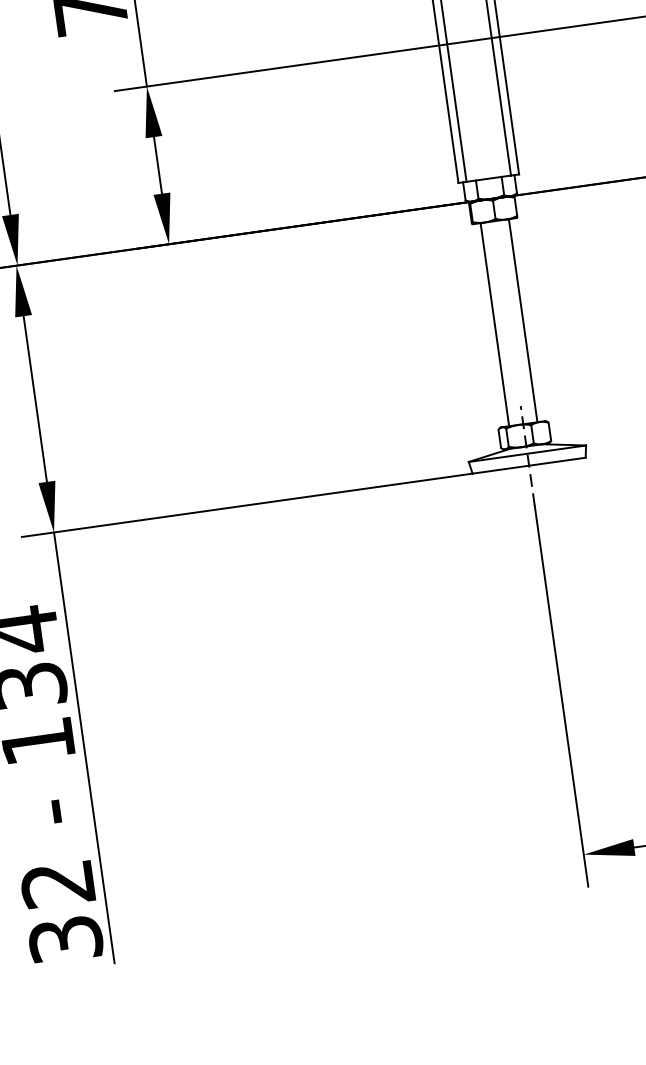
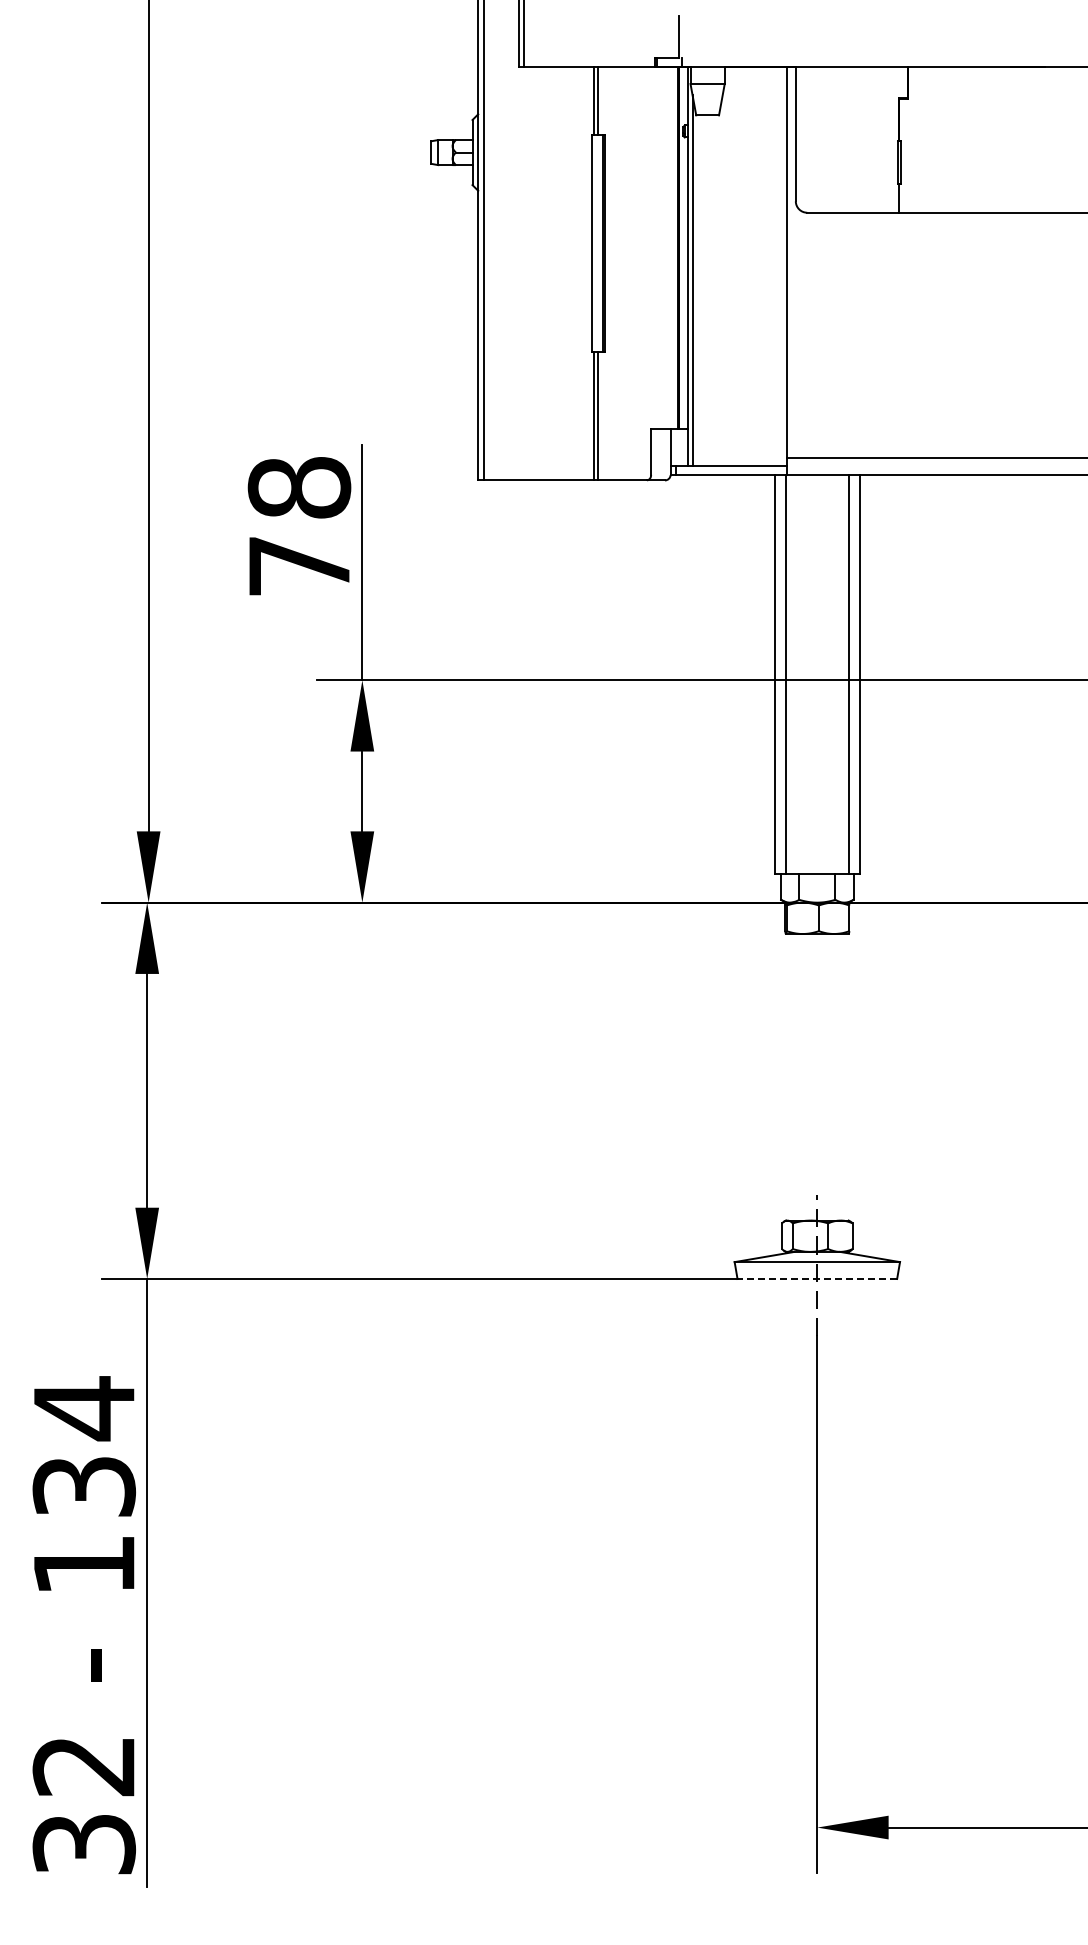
line: (523, 320) -> (837, 1077), removed
line: (494, 324) -> (797, 1077), removed
line: (529, 466) -> (817, 1279), solid -> dashed

